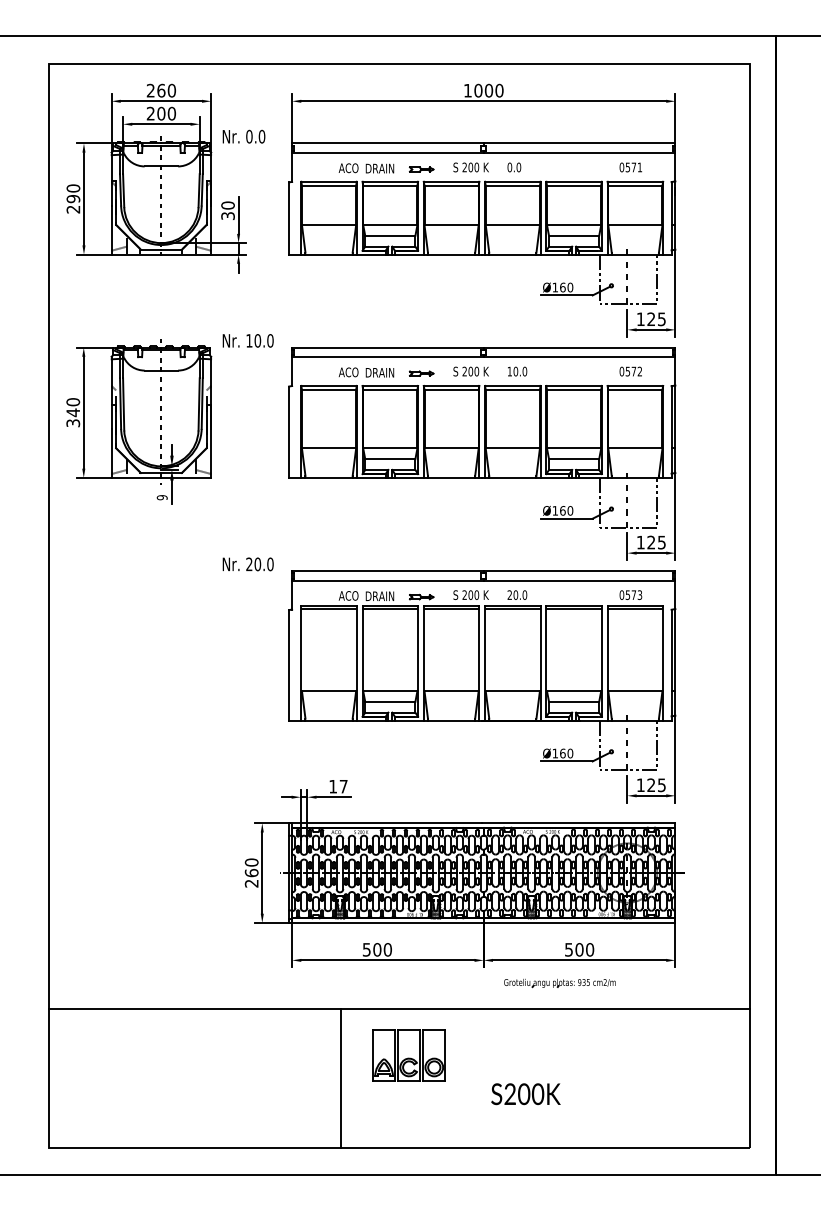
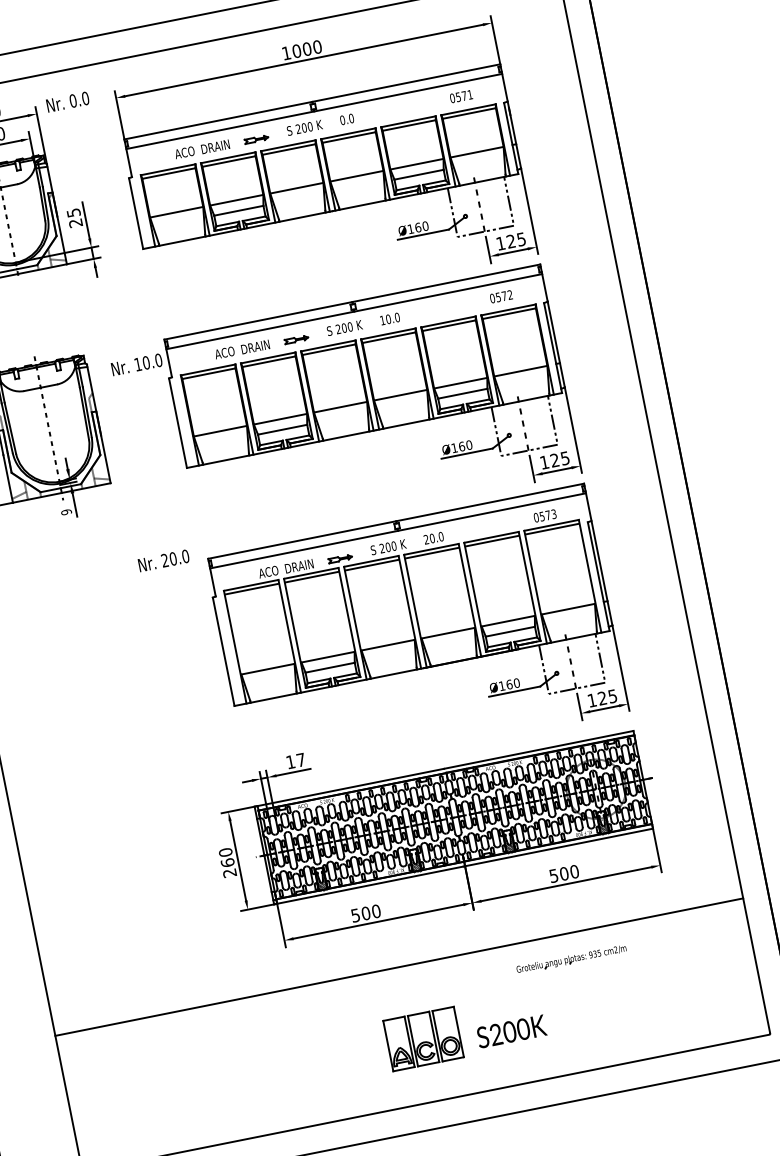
text: (243, 136) -> (67, 101), moved
text: (227, 210) -> (74, 217), 30 -> 25
text: (247, 340) -> (136, 364), moved
part: (559, 983) -> (571, 959), moved
part: (408, 1055) -> (422, 1039), moved
line: (341, 1077) -> (355, 1045), removed
text: (525, 1094) -> (511, 1031), moved

